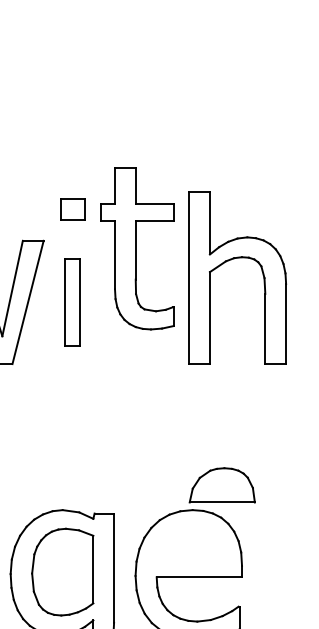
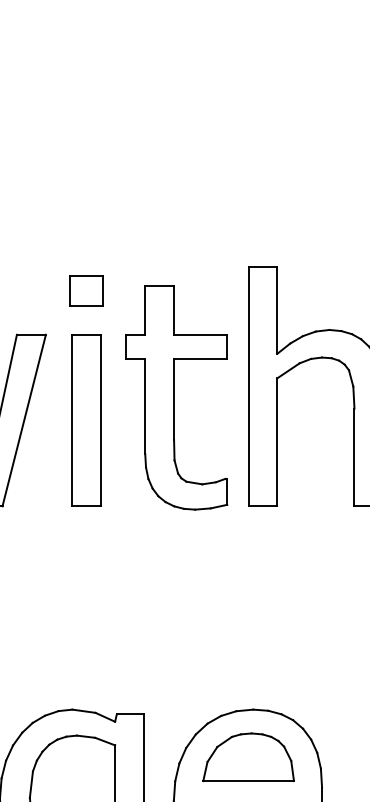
part: (137, 248) -> (176, 396), moved
part: (72, 302) -> (86, 420), size x1.43
part: (221, 485) -> (247, 757), moved

